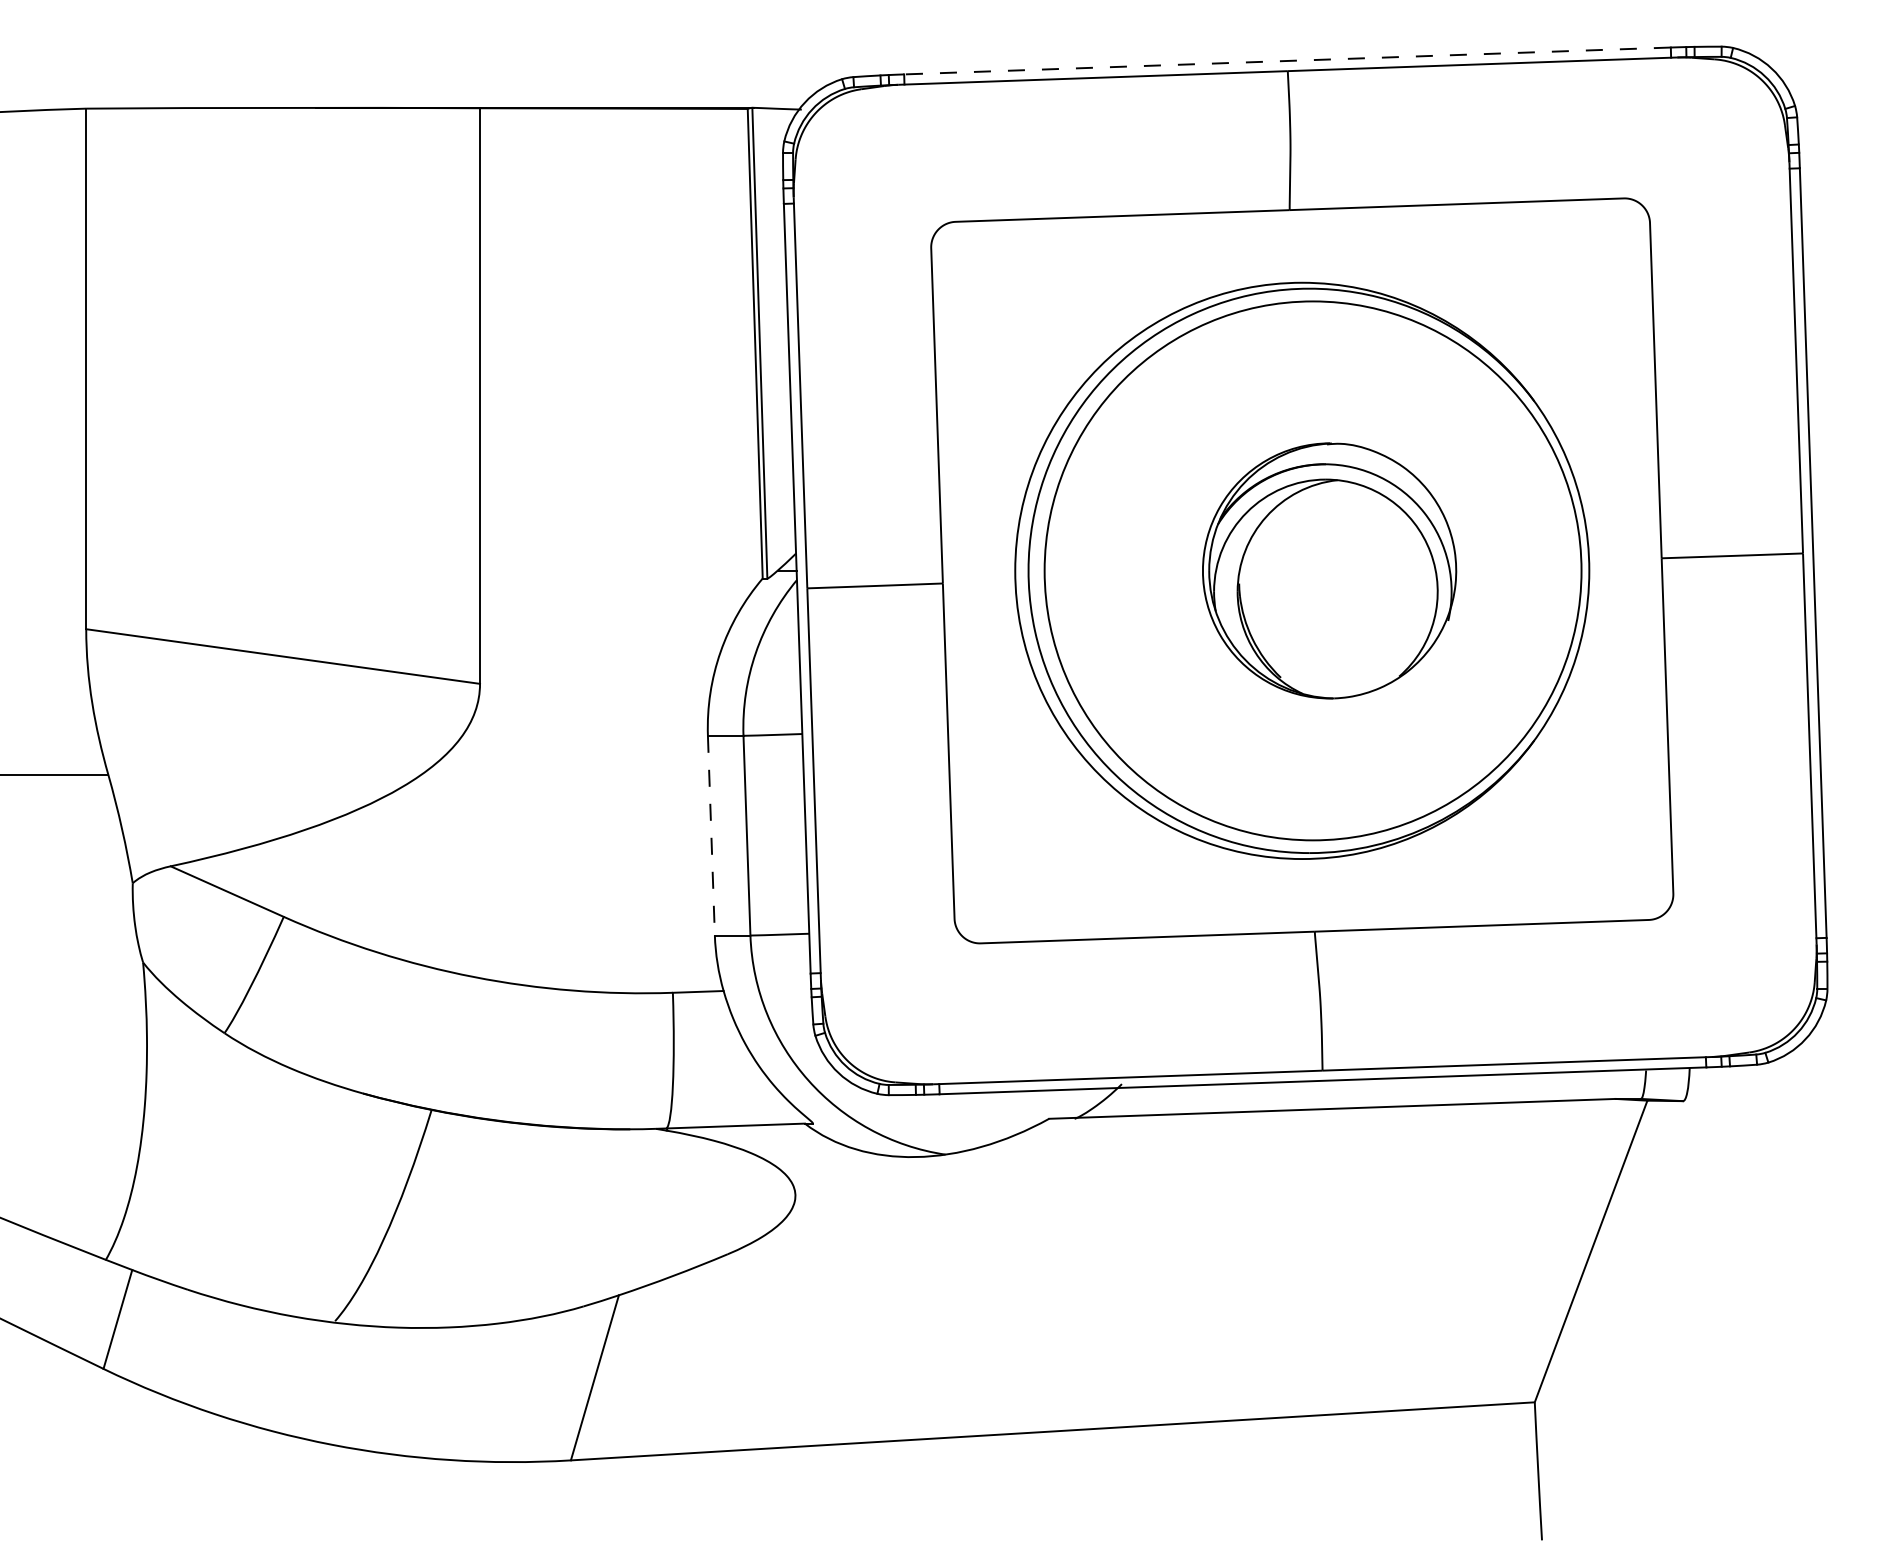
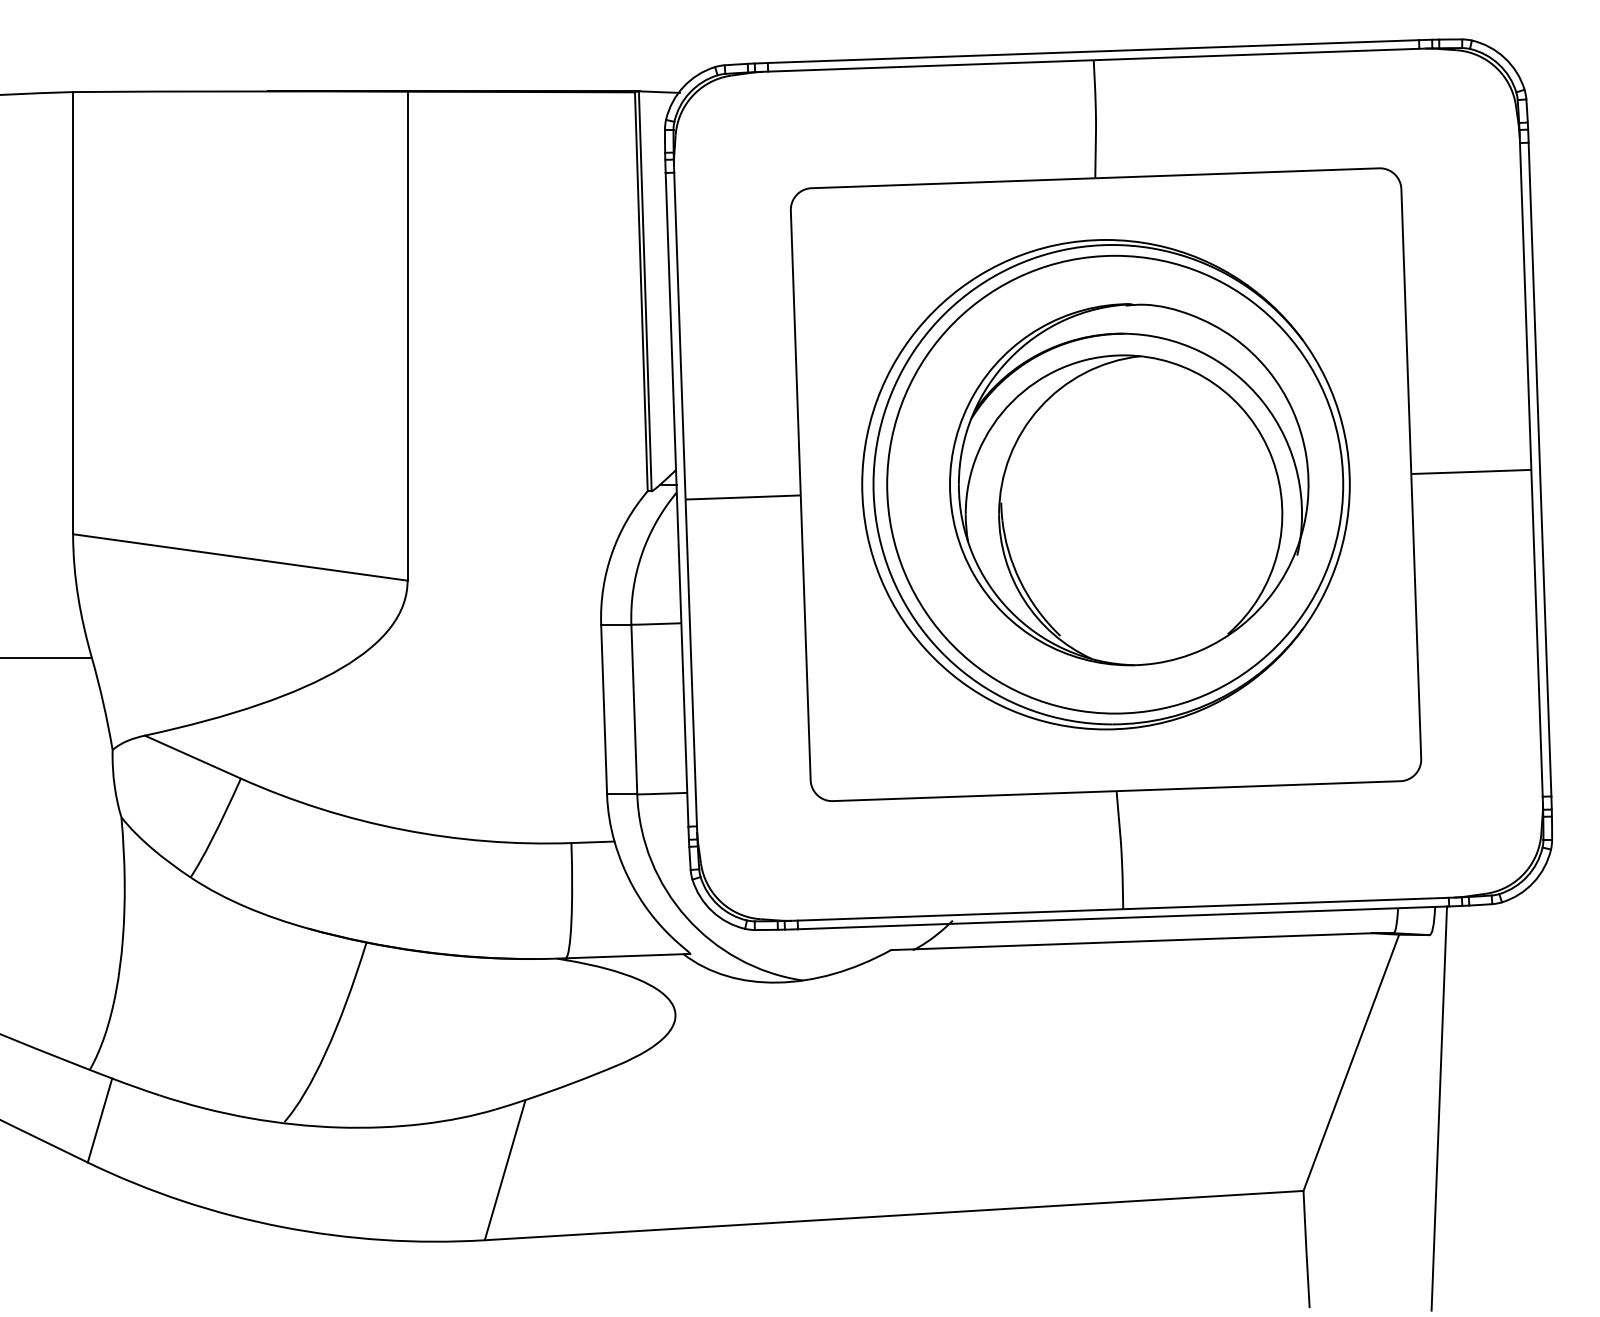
line: (1287, 60) -> (1093, 51), dashed -> solid
part: (1329, 570) -> (1129, 484), size x1.67
line: (711, 835) -> (604, 709), dashed -> solid
line: (1694, 1305) -> (1439, 1108), added

